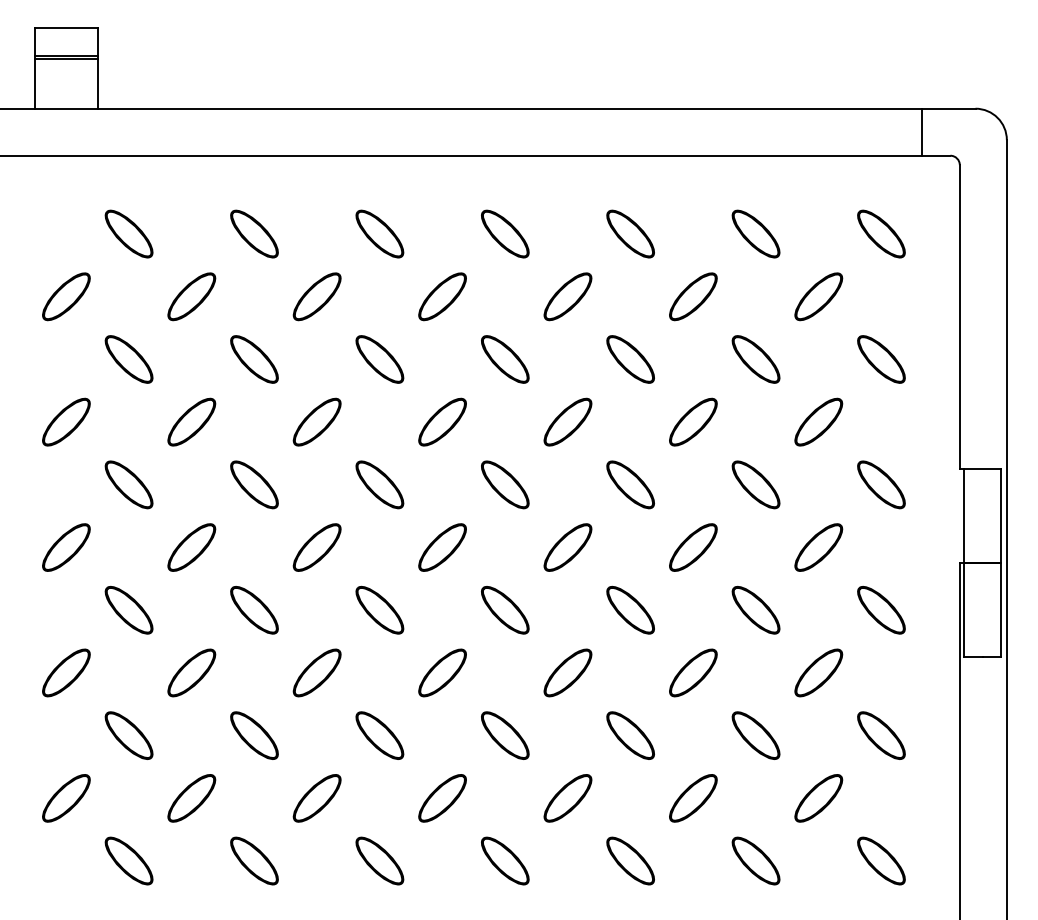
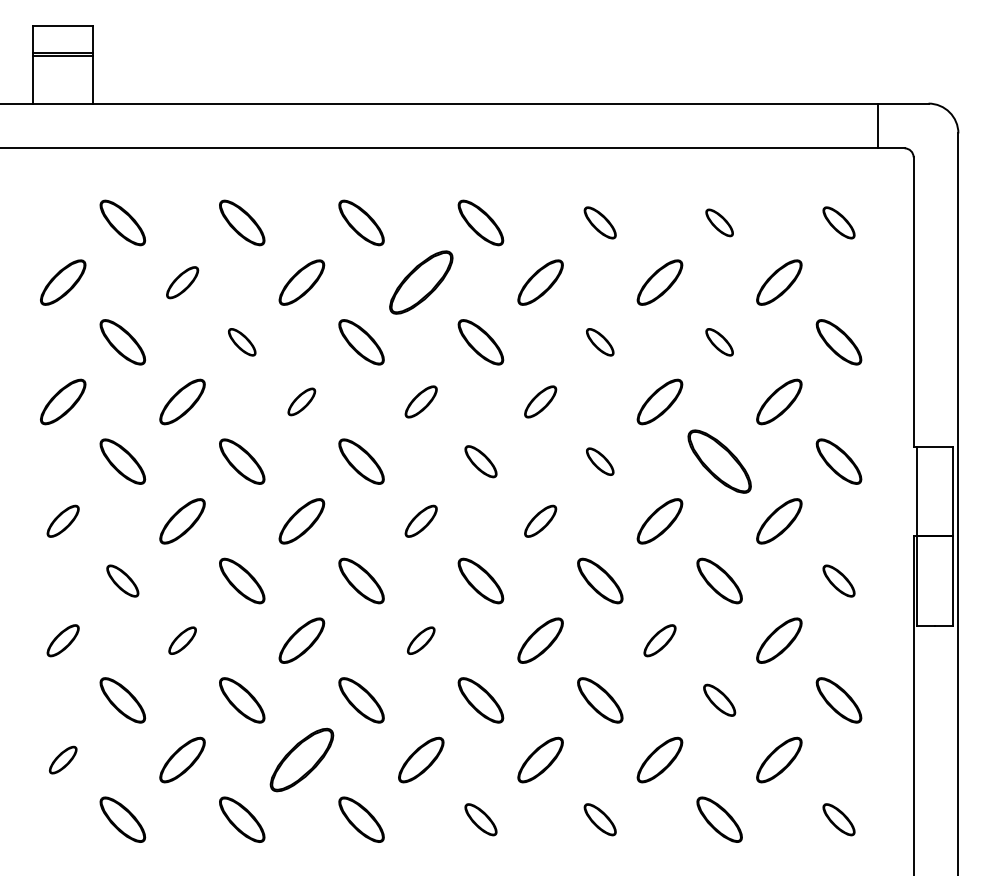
part: (630, 233) -> (600, 222), size x0.7
part: (755, 233) -> (719, 222), size x0.6
part: (881, 233) -> (839, 222), size x0.7
part: (191, 296) -> (182, 282), size x0.7
part: (442, 296) -> (421, 282), size x1.4
part: (254, 359) -> (242, 342), size x0.6
part: (630, 359) -> (600, 342), size x0.6
part: (755, 359) -> (719, 342), size x0.6
part: (316, 421) -> (301, 401), size x0.6
part: (442, 421) -> (421, 401), size x0.7
part: (567, 421) -> (540, 401), size x0.7
part: (505, 484) -> (481, 461), size x0.7
part: (630, 484) -> (600, 461), size x0.6
part: (755, 484) -> (719, 461), size x1.4
part: (66, 547) -> (63, 521), size x0.7
part: (442, 547) -> (421, 521), size x0.7
part: (567, 547) -> (540, 521), size x0.7
part: (128, 610) -> (122, 581), size x0.7
part: (881, 610) -> (839, 581), size x0.7
part: (66, 672) -> (63, 640), size x0.7
part: (191, 672) -> (182, 640), size x0.6
part: (442, 672) -> (421, 640), size x0.6
part: (693, 672) -> (660, 640), size x0.7
part: (755, 735) -> (719, 700), size x0.7
part: (66, 798) -> (63, 760), size x0.6
part: (316, 798) -> (301, 760), size x1.4
part: (505, 860) -> (481, 819), size x0.7
part: (630, 860) -> (600, 819), size x0.7
part: (881, 860) -> (839, 819), size x0.7

